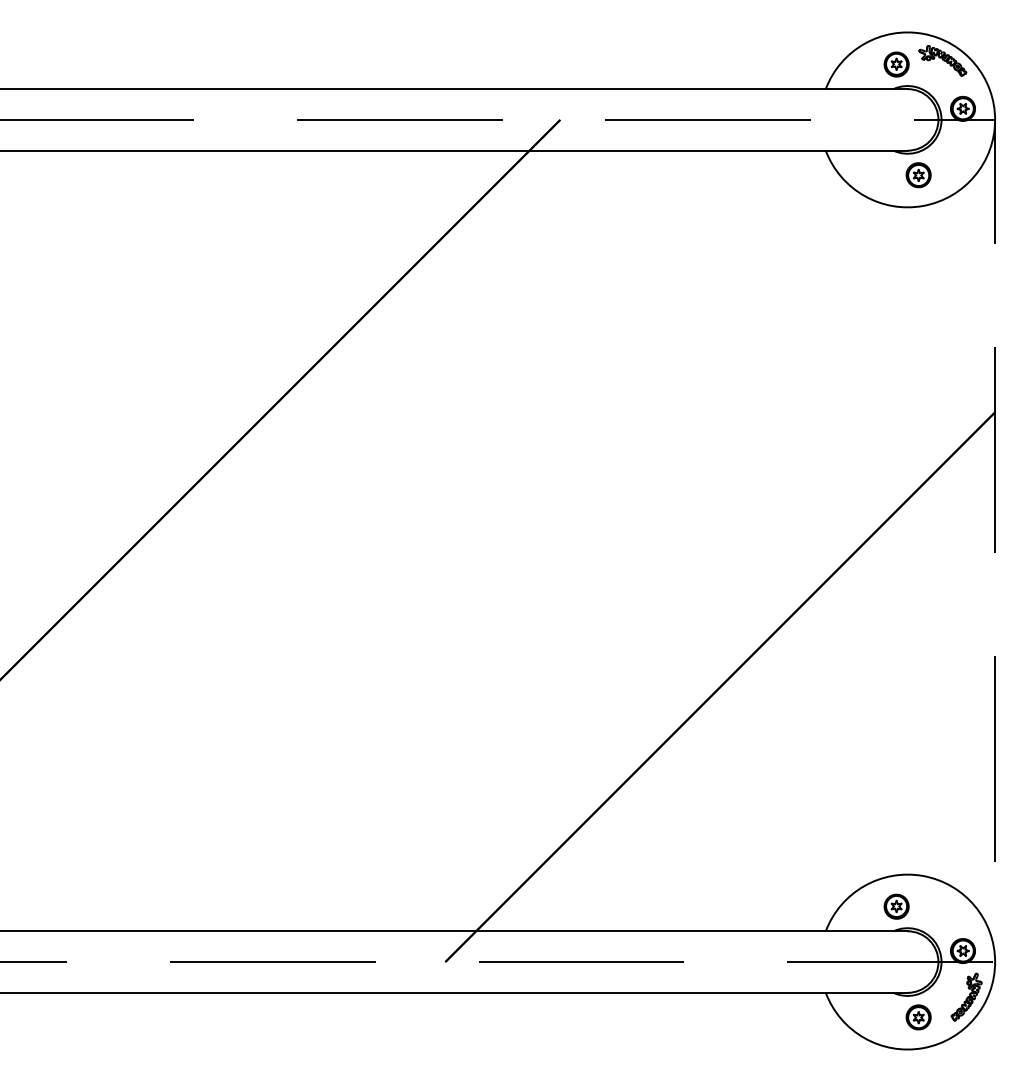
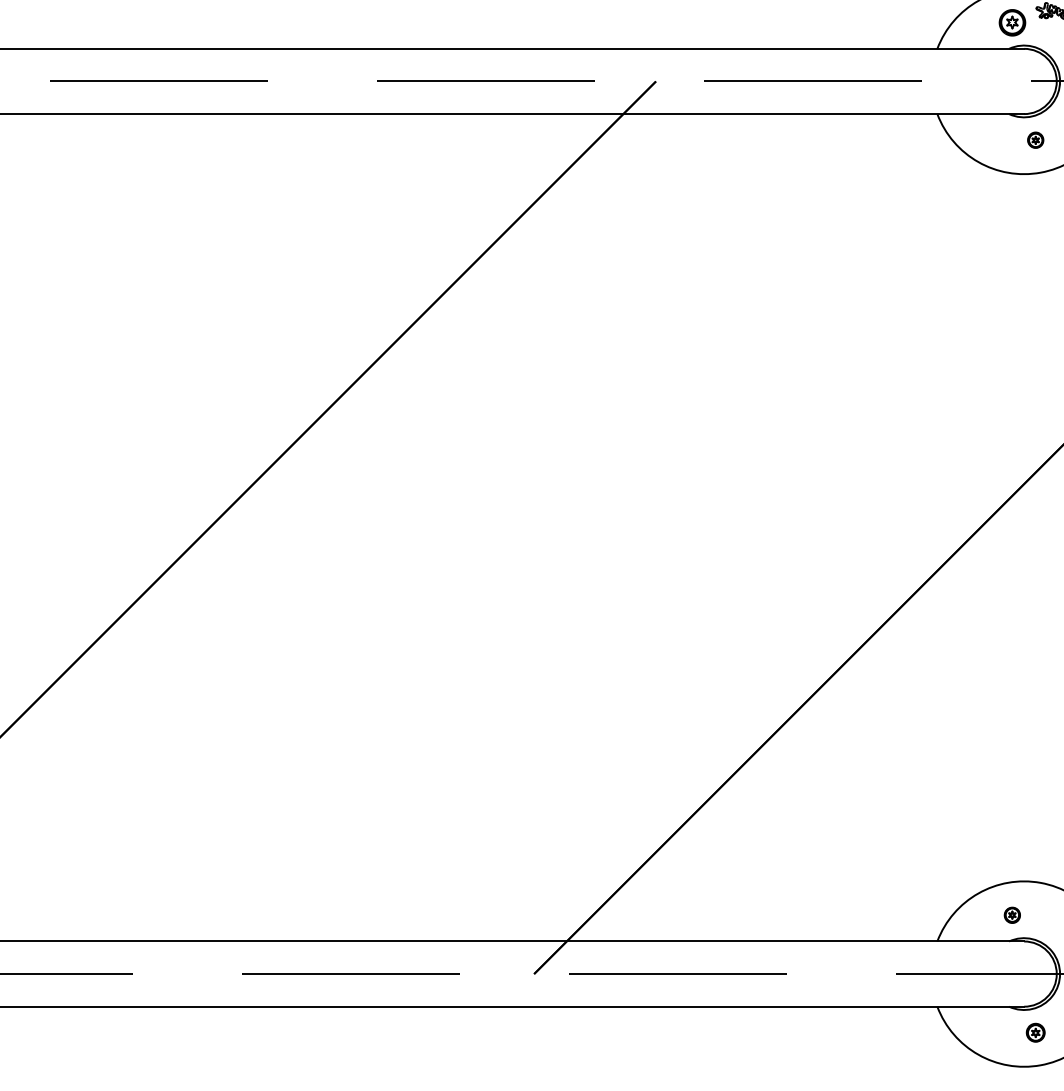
part: (918, 175) -> (1035, 140), size x0.6
part: (896, 906) -> (1012, 915), size x0.6
part: (918, 1017) -> (1035, 1032), size x0.7

